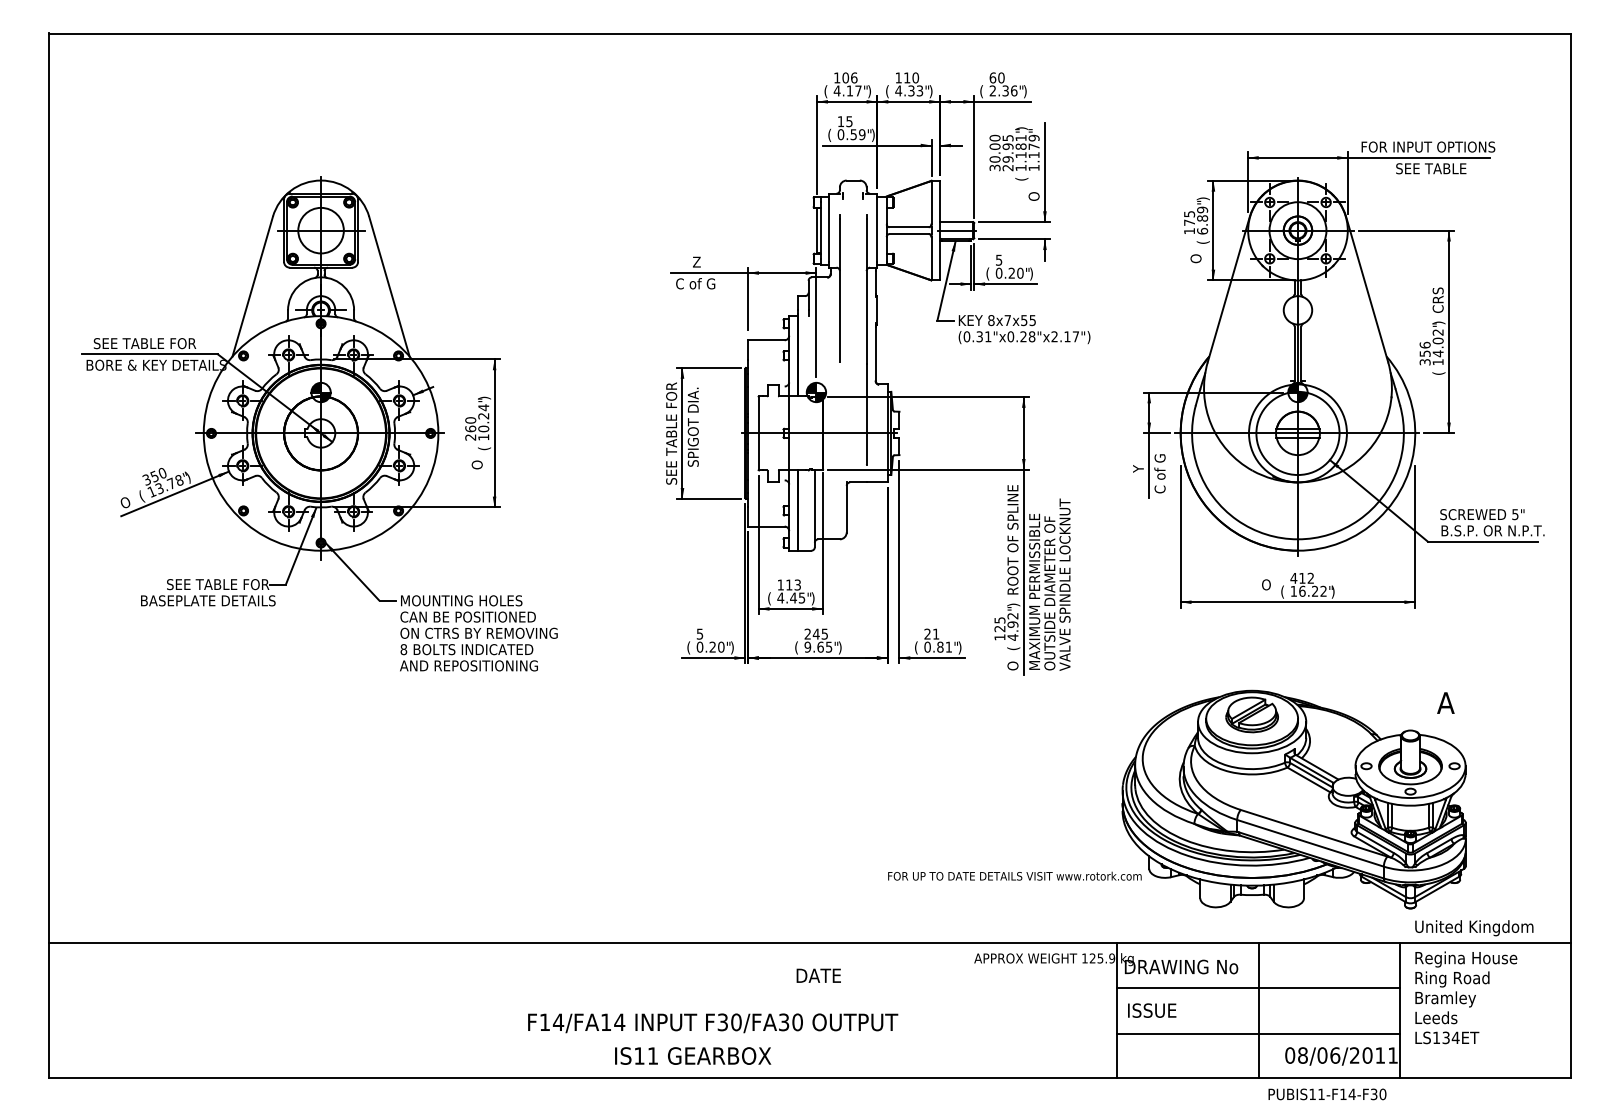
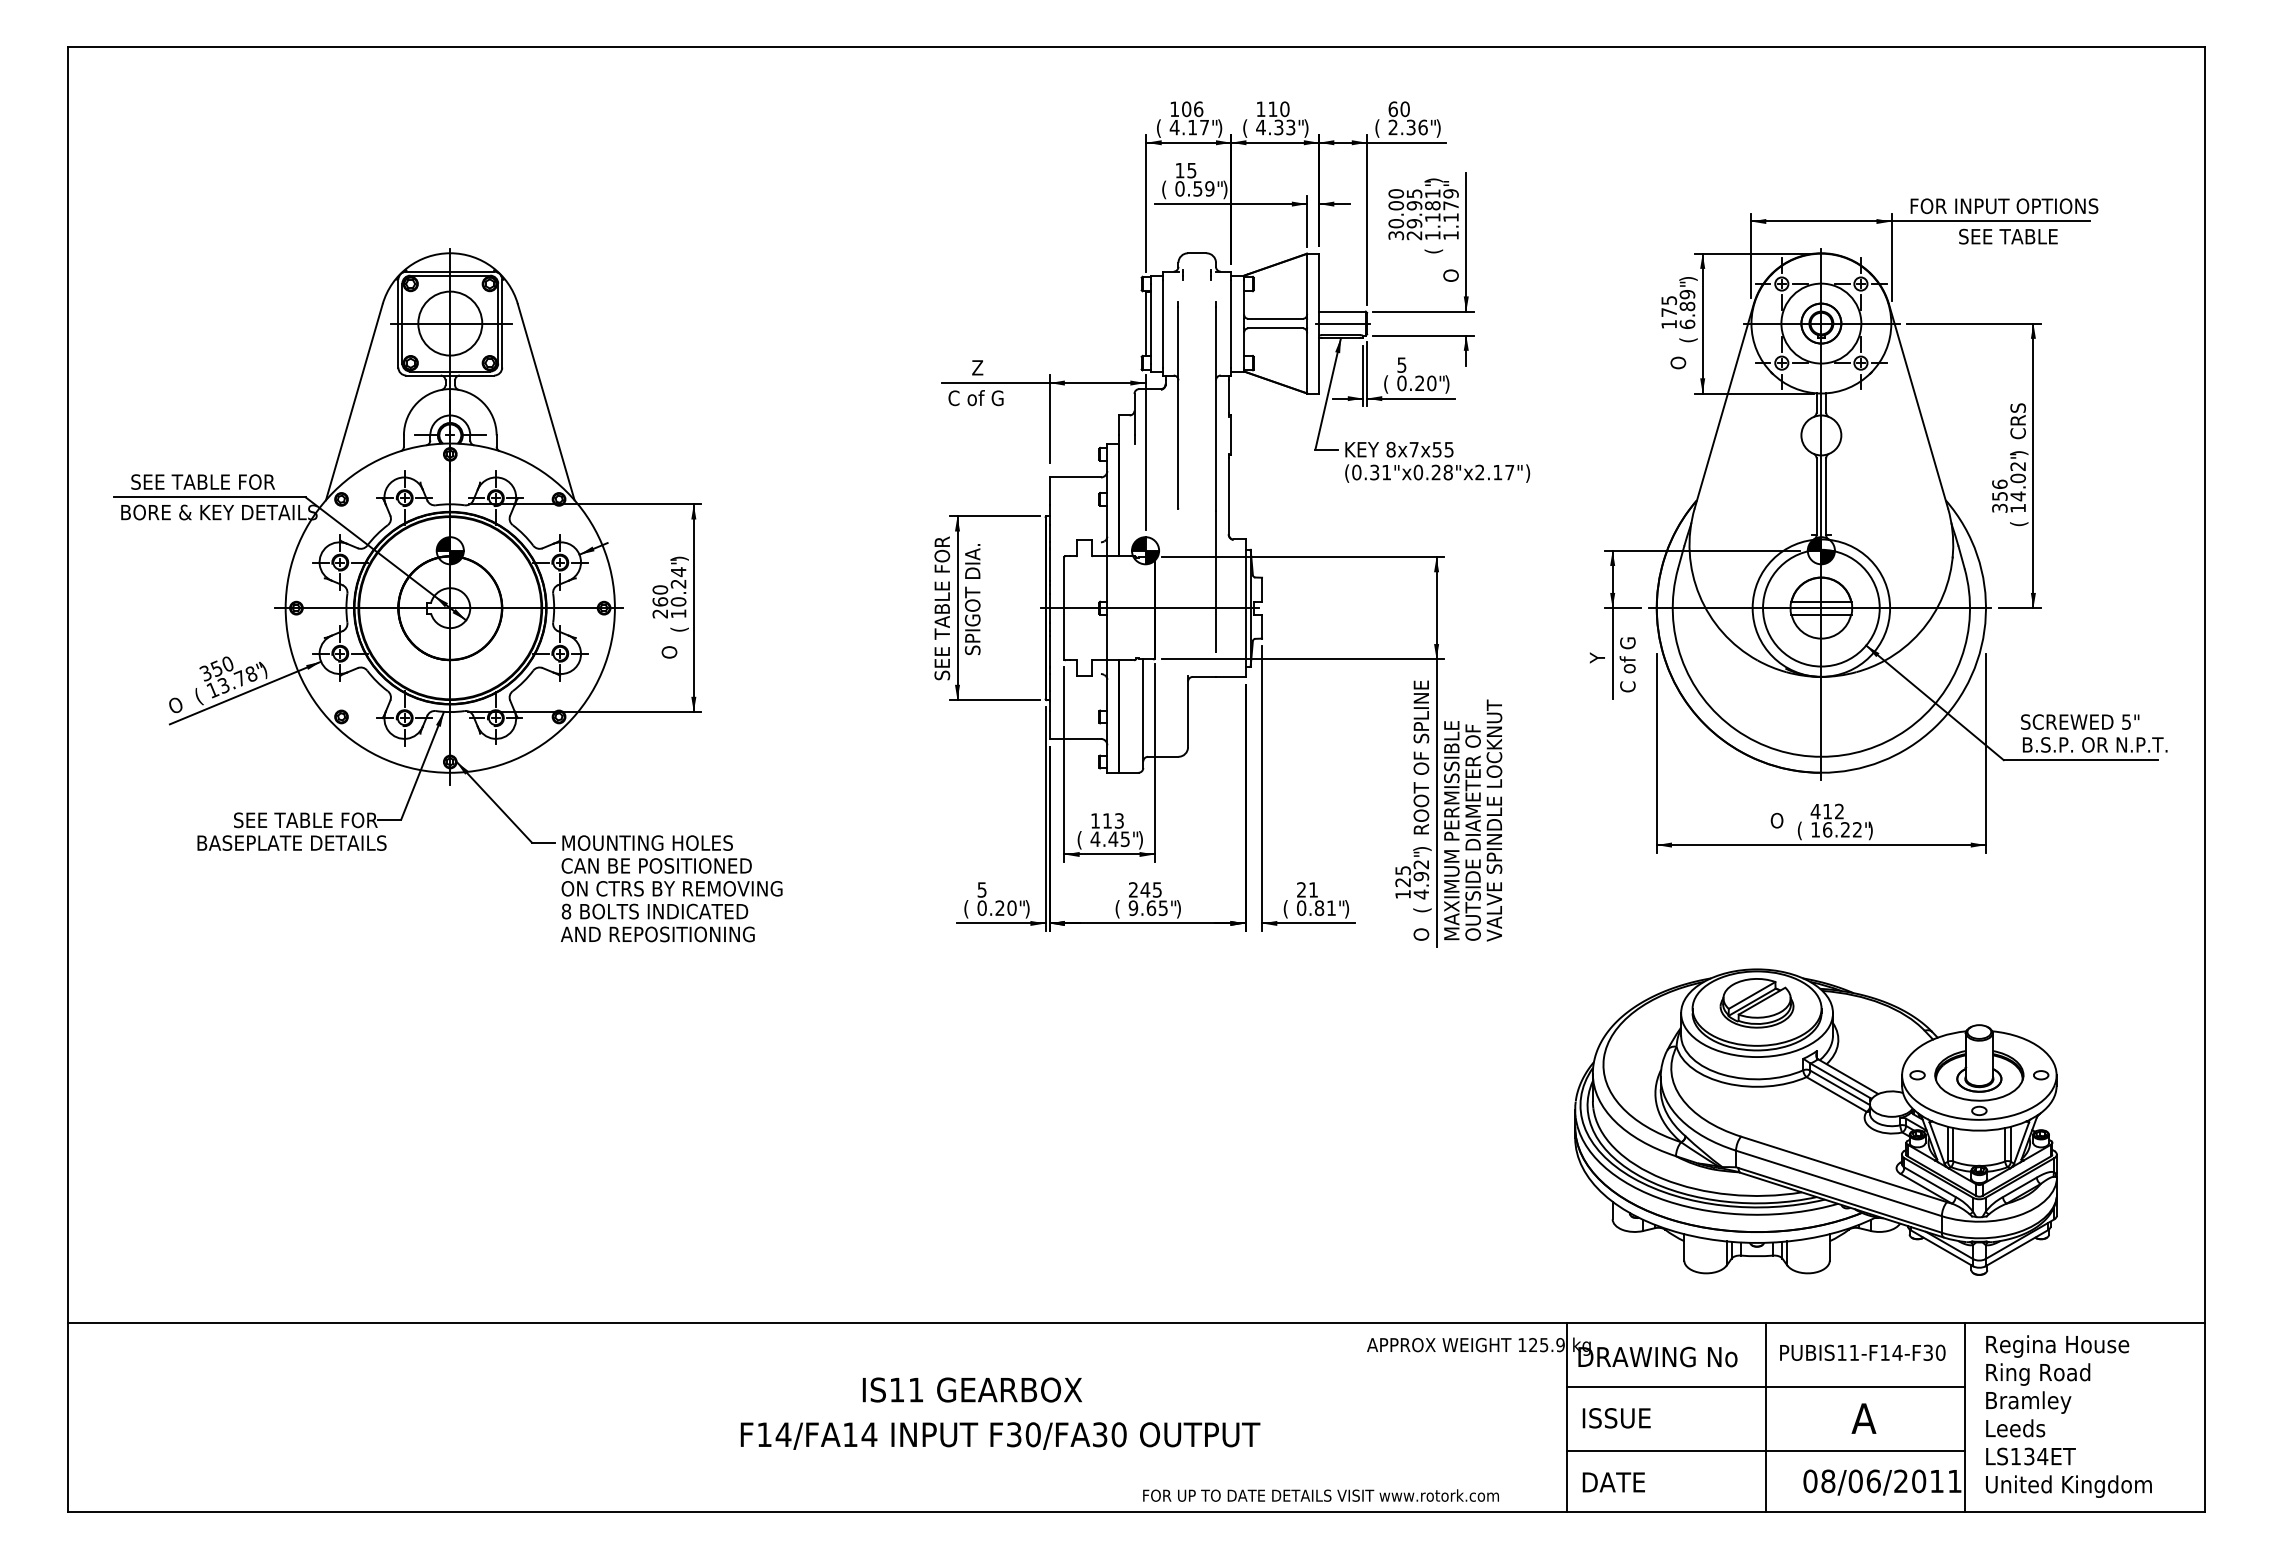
text: (1445, 702) -> (1863, 1418), moved
text: (1014, 876) -> (1320, 1495), moved
text: (1474, 928) -> (2068, 1486), moved
text: (818, 975) -> (1613, 1482), moved
text: (692, 1055) -> (971, 1389), moved
text: (1327, 1094) -> (1862, 1352), moved

